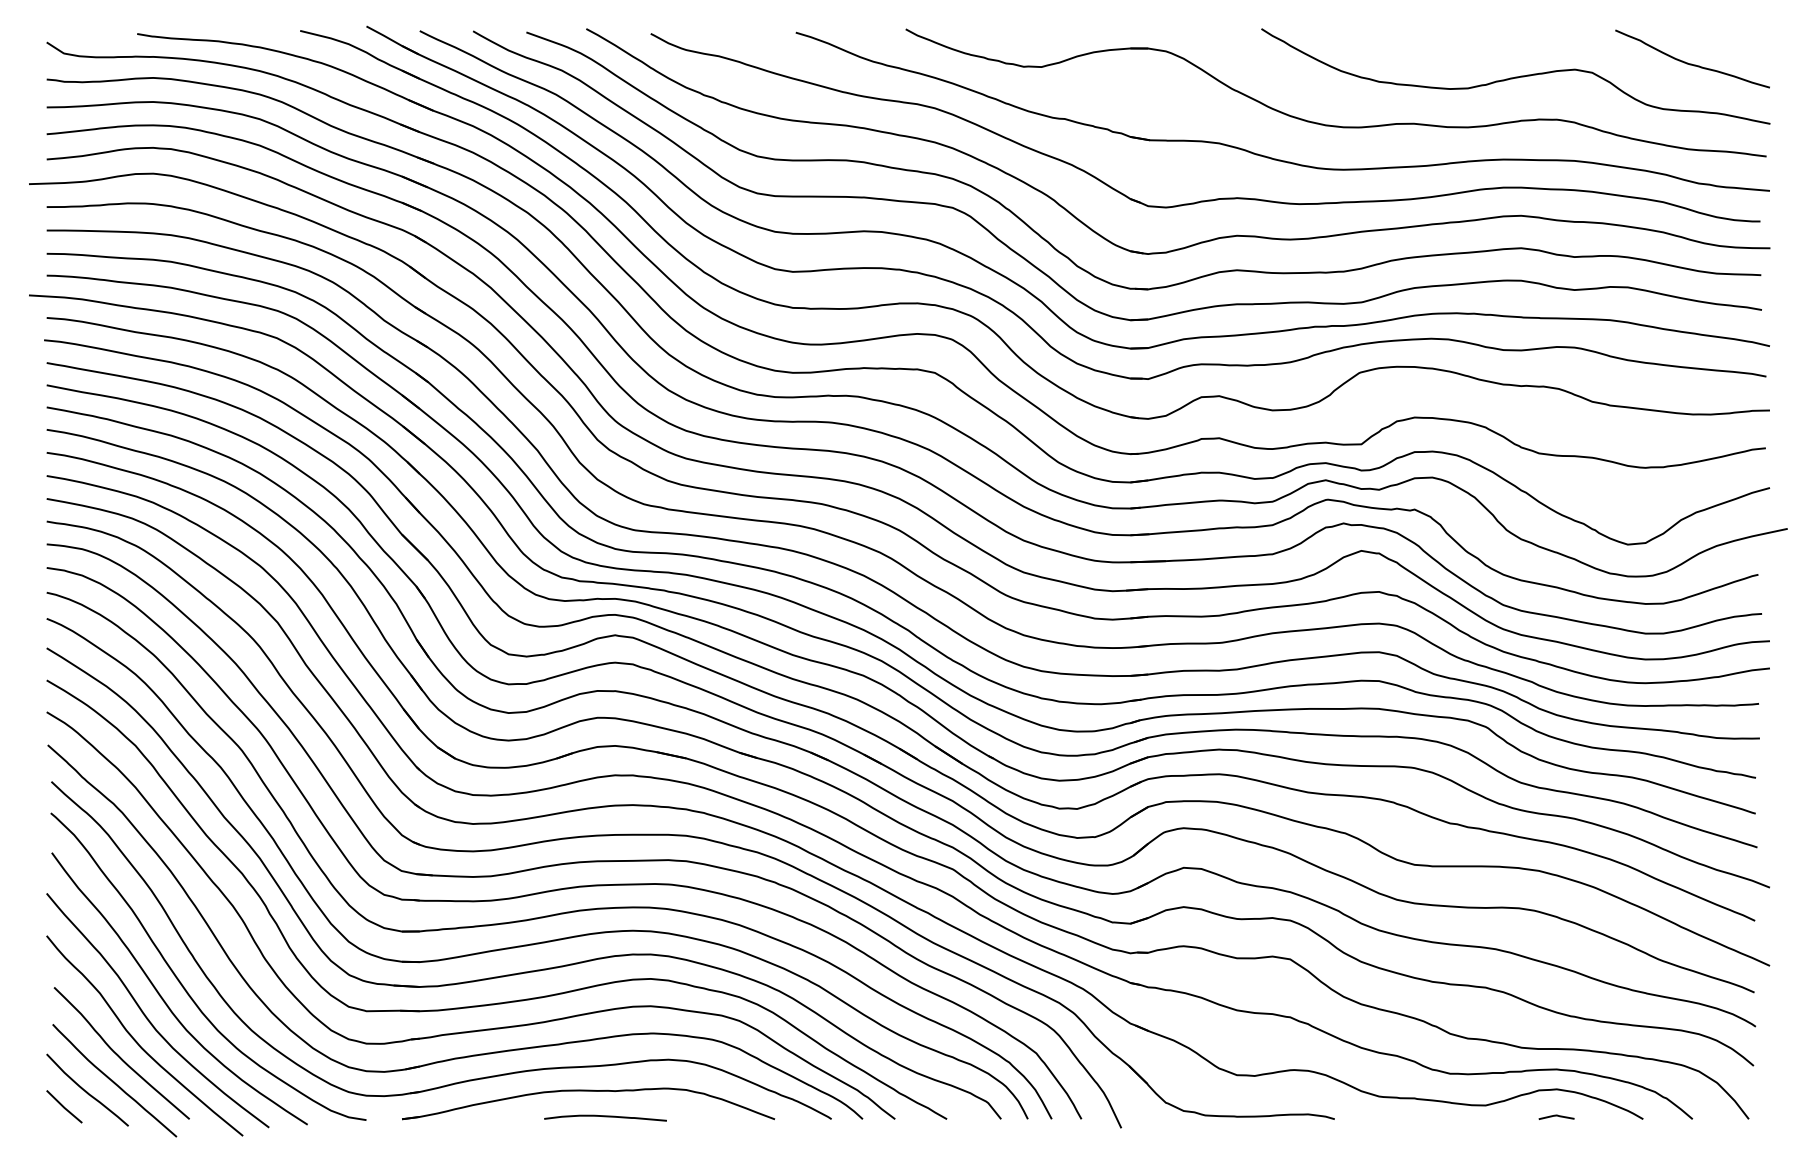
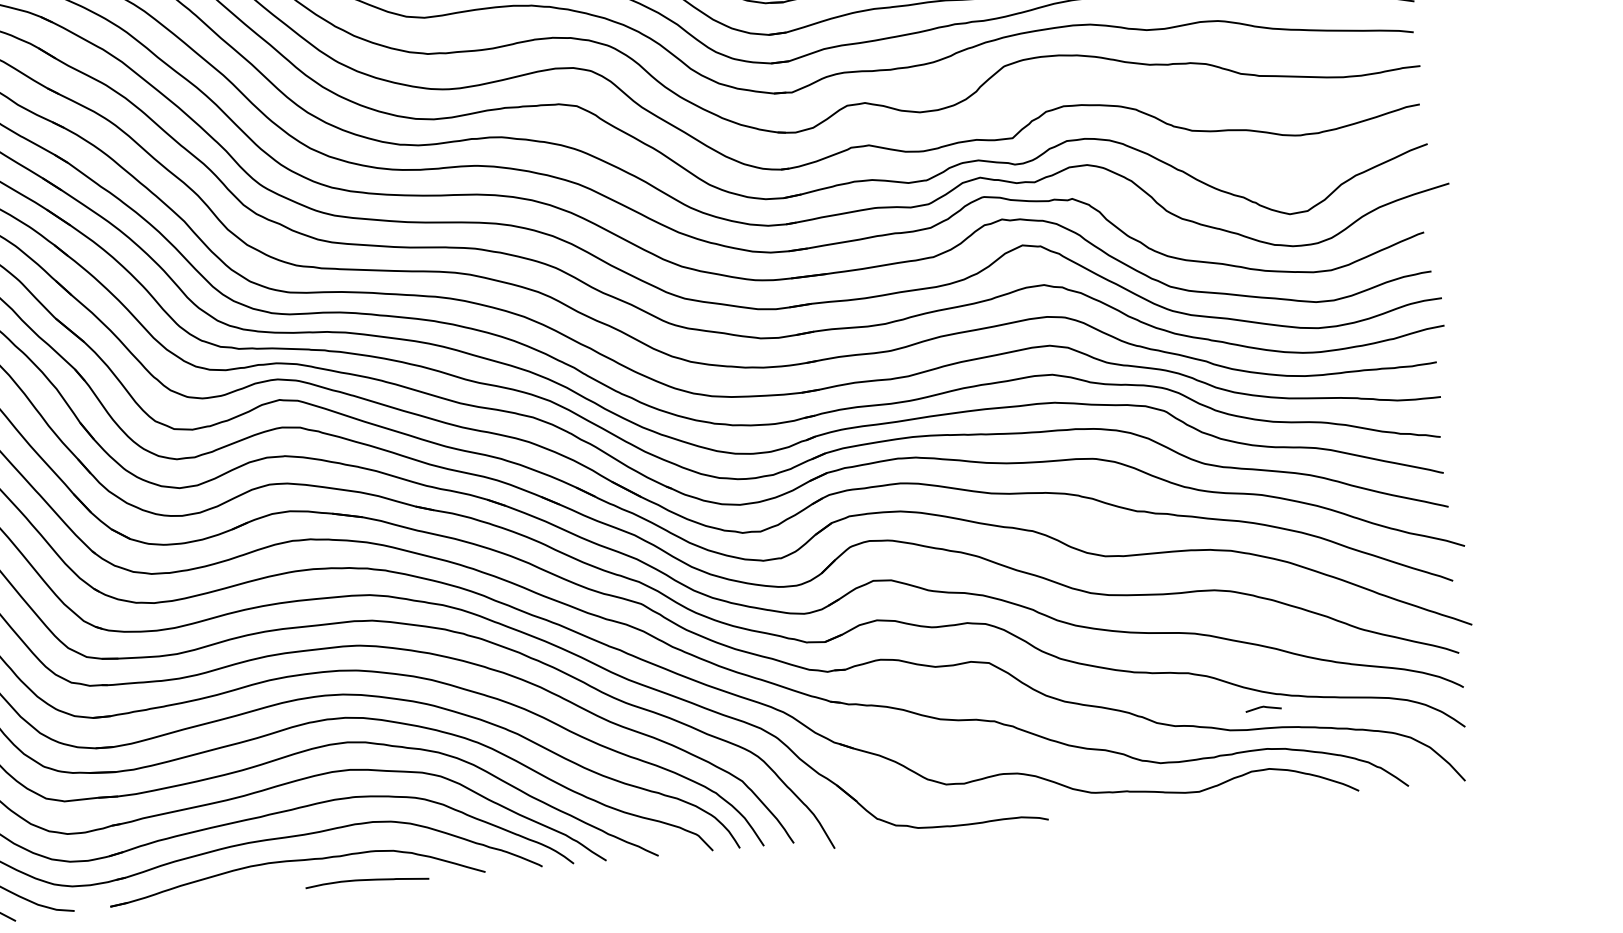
line: (1556, 1116) -> (1263, 707), moved
curve: (605, 1117) -> (367, 881), moved

